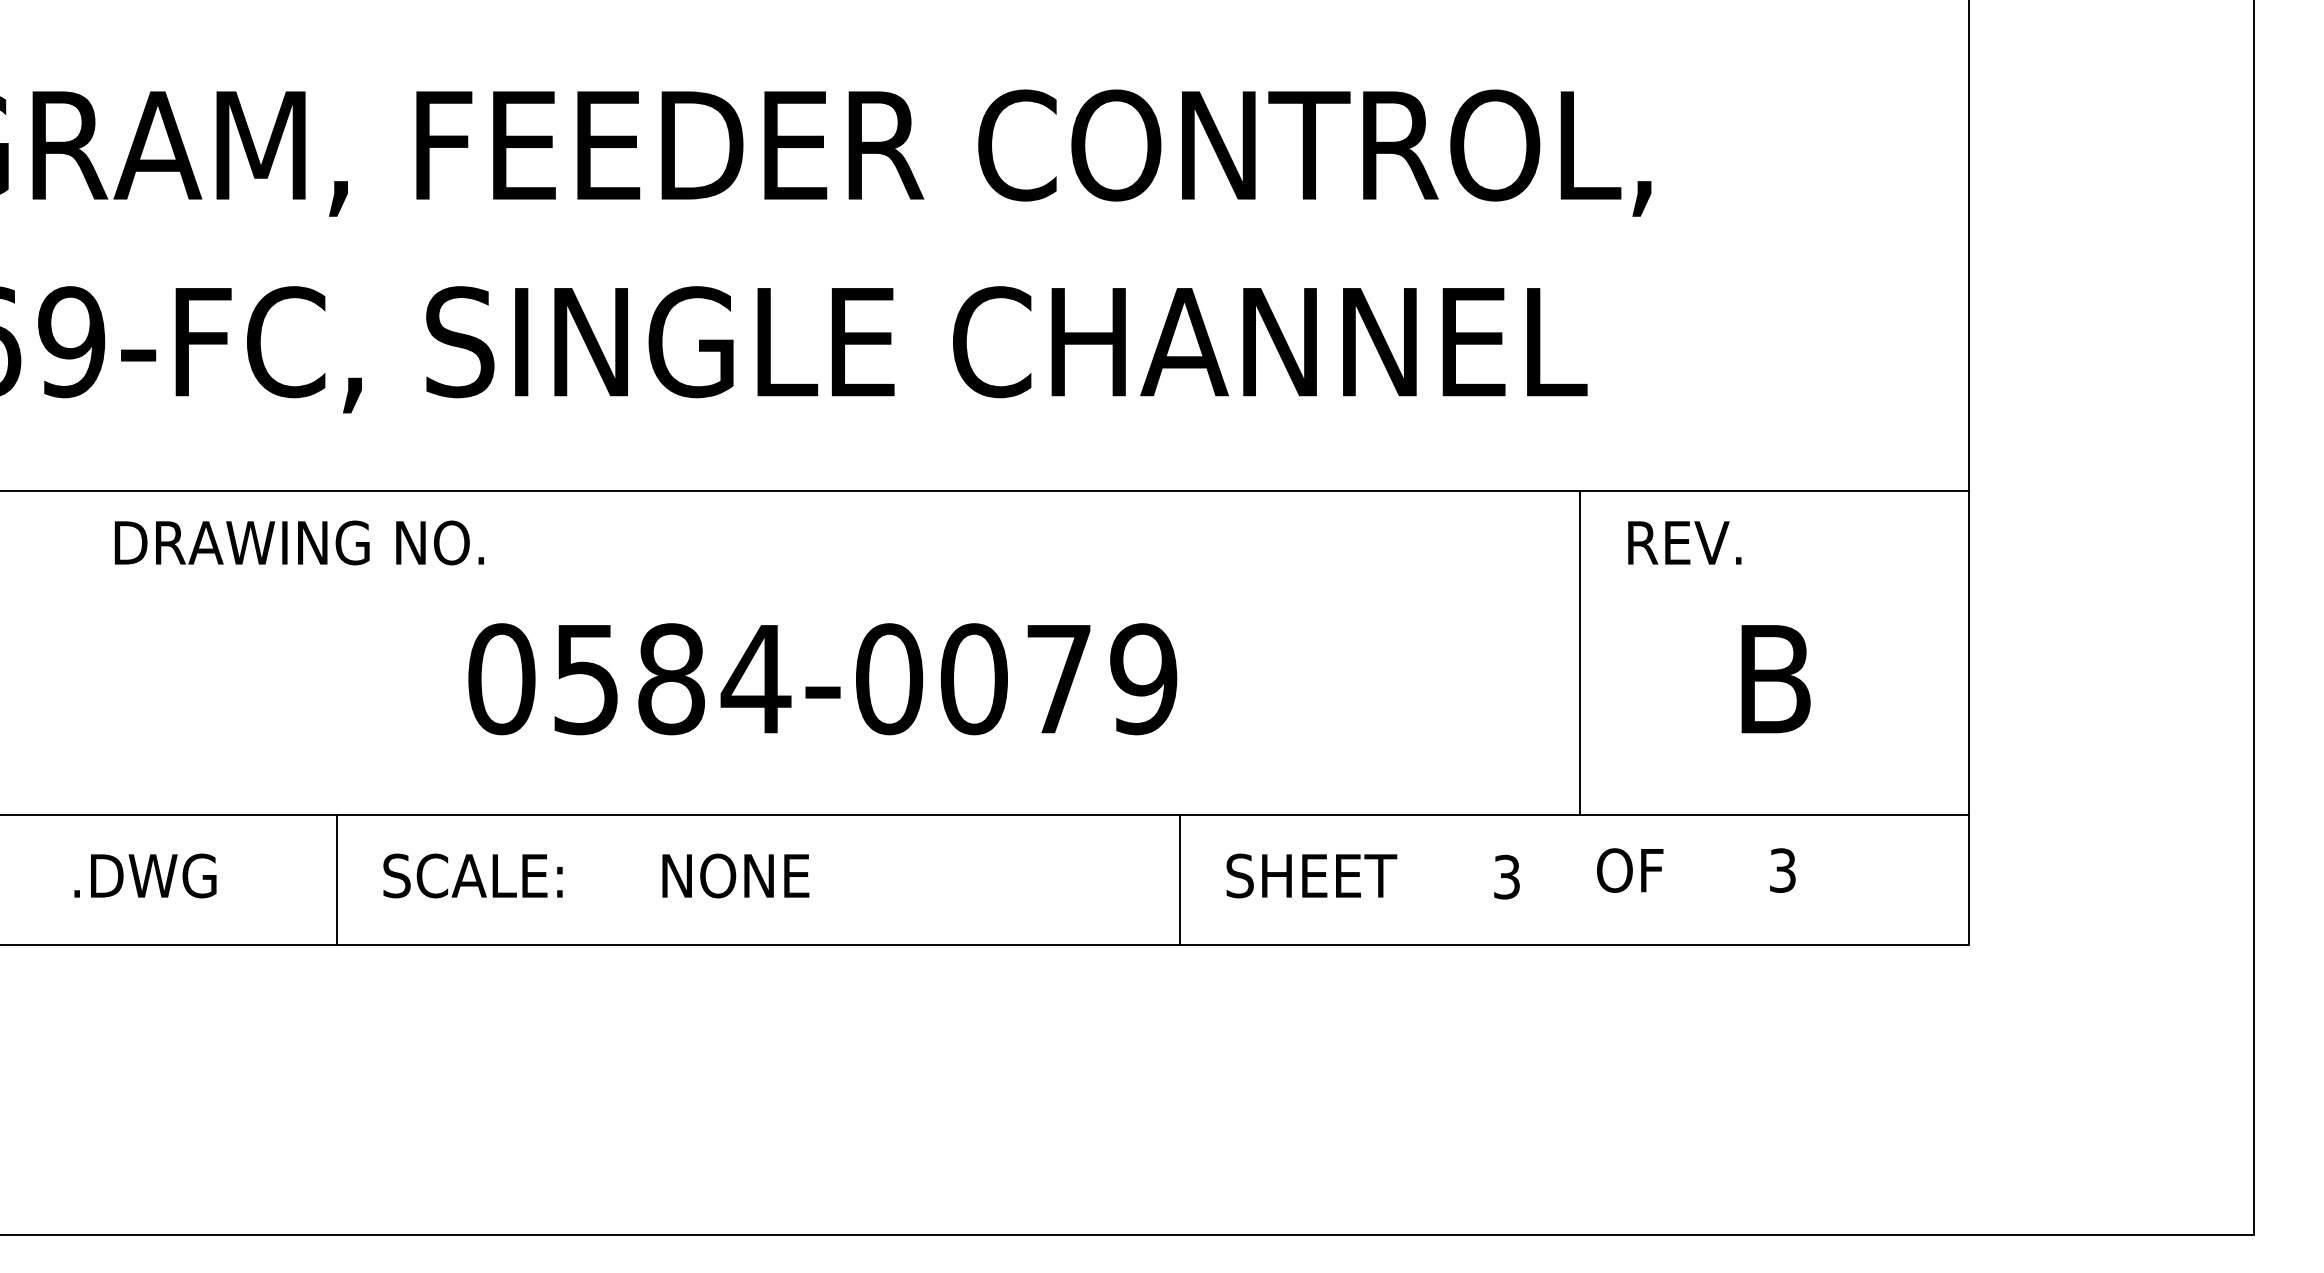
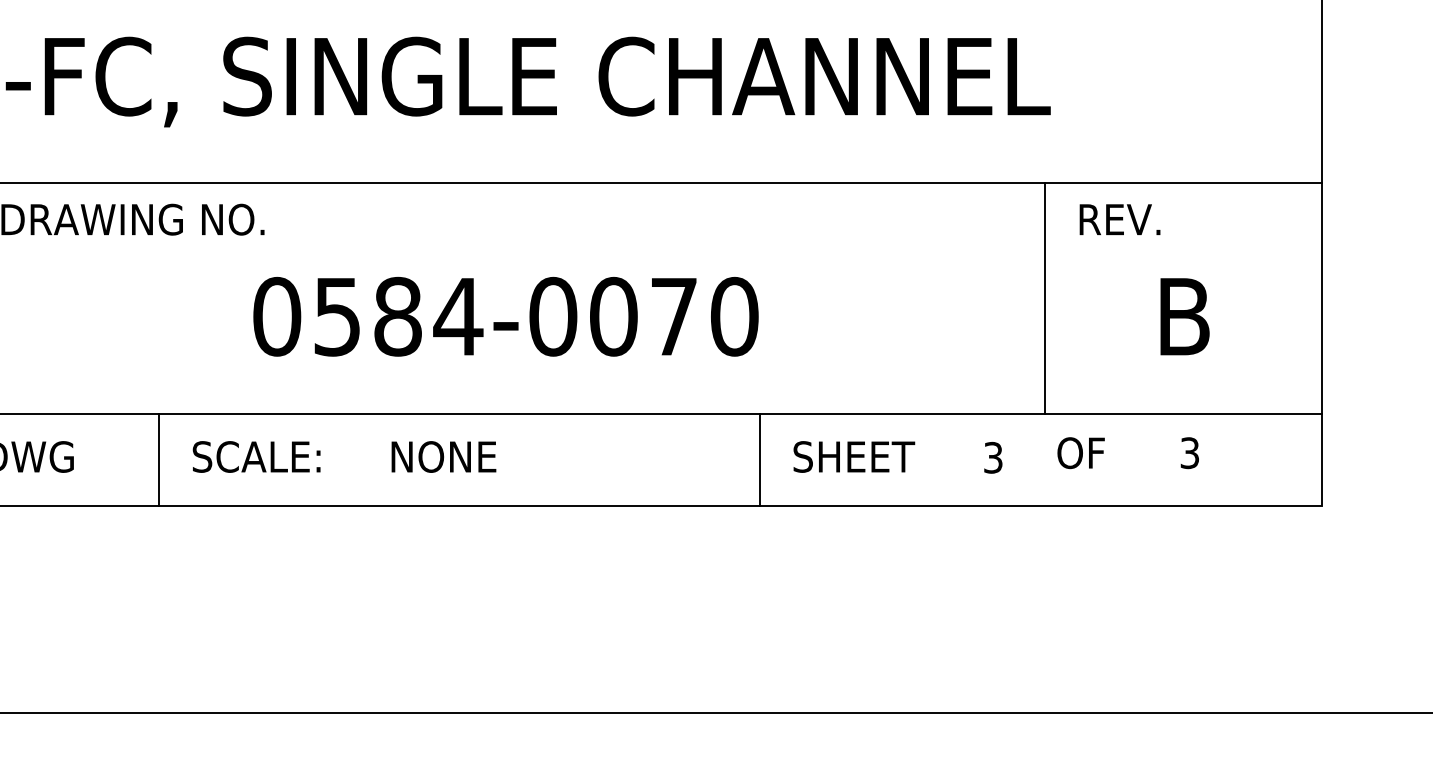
text: (1143, 679) -> (734, 316), 0584-0079 -> 0584-0070

